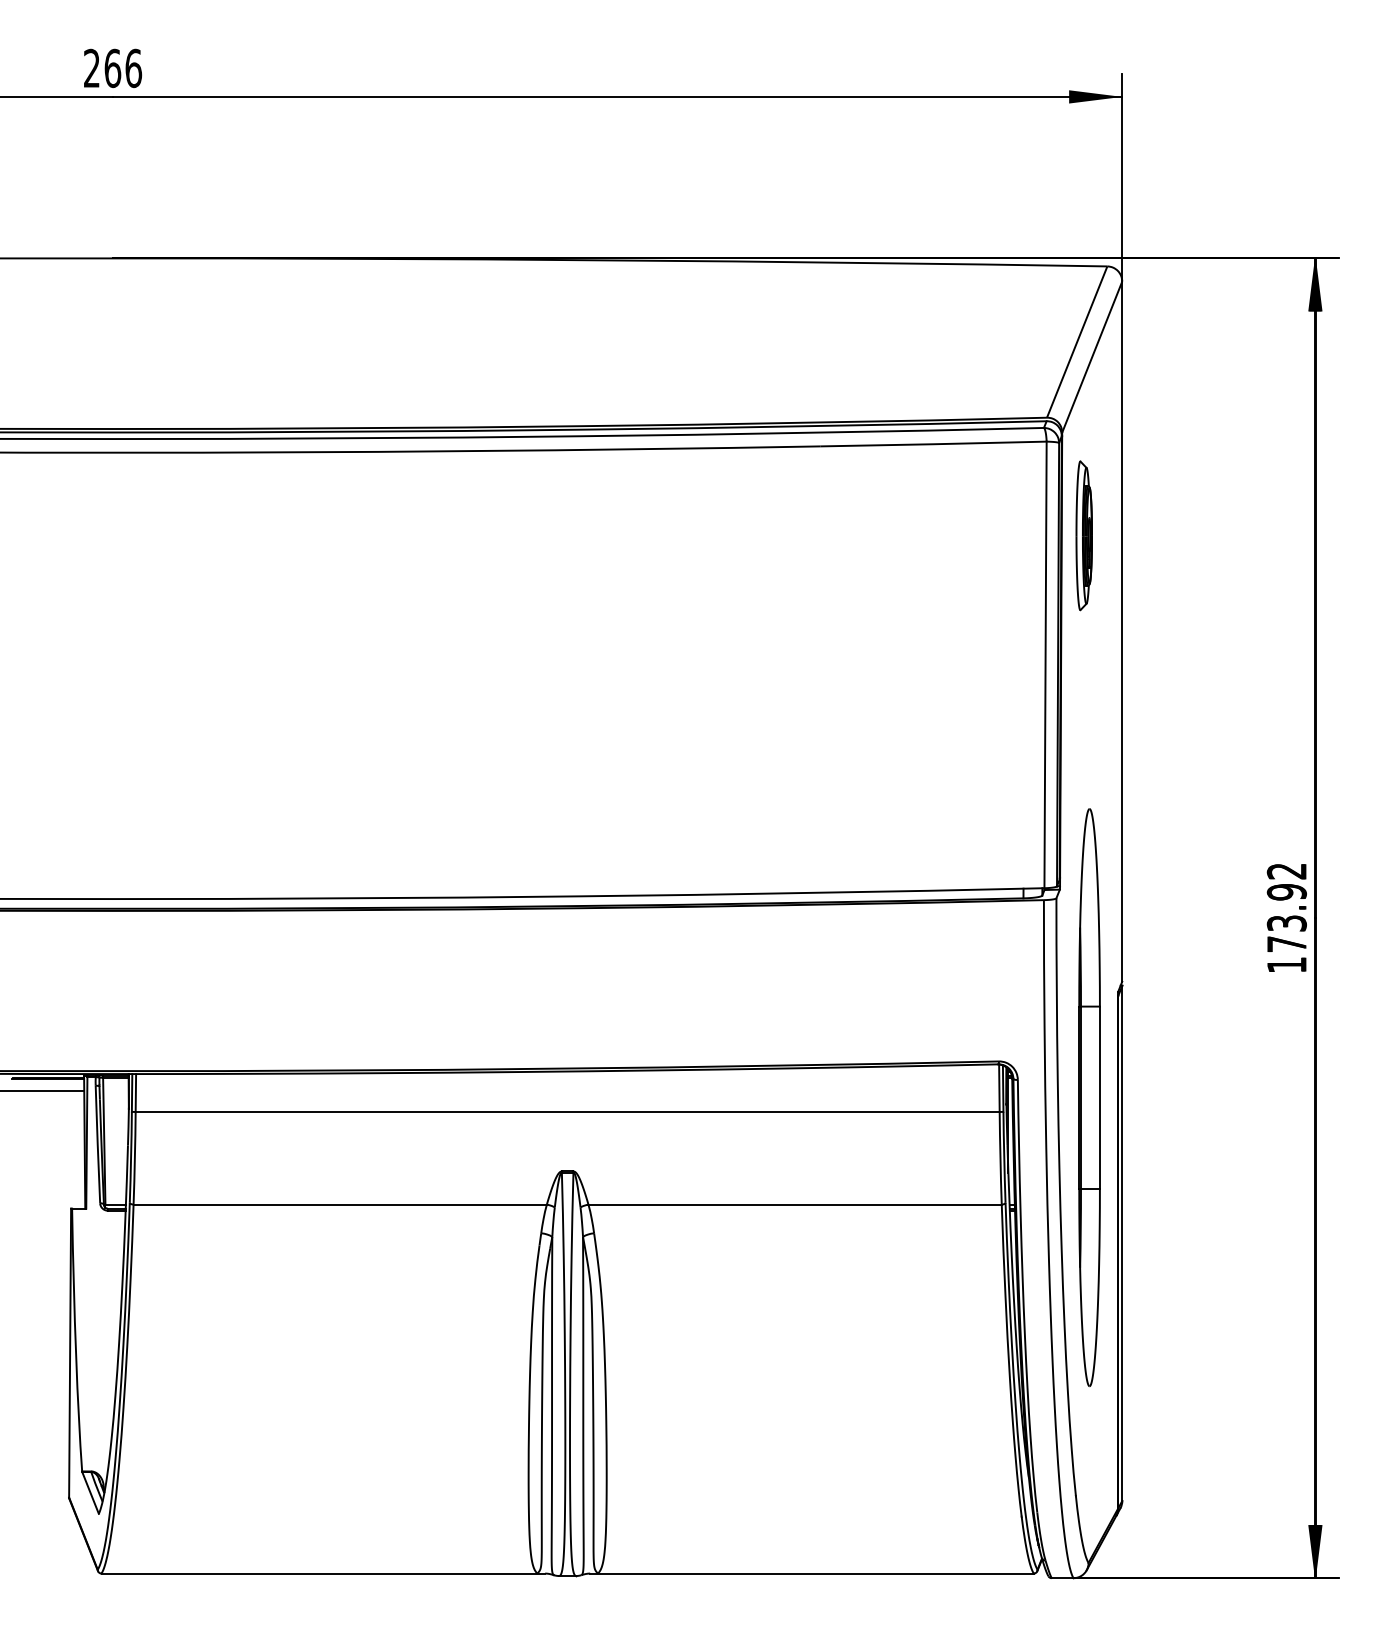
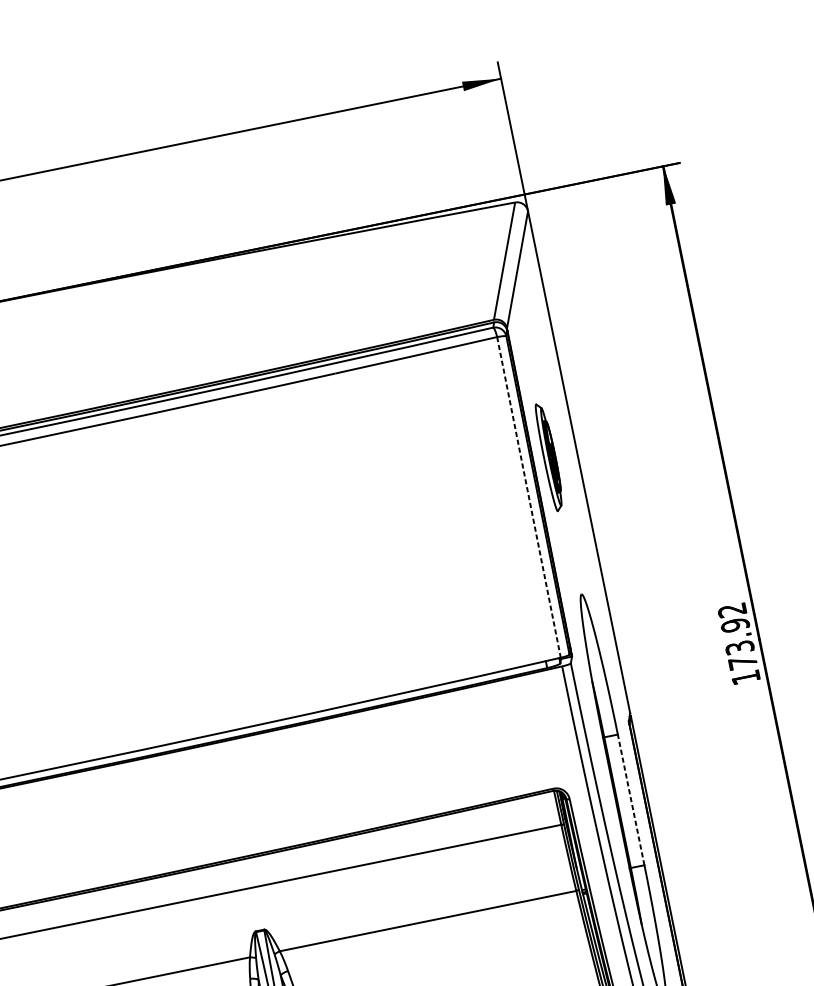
part: (1083, 535) -> (549, 457), moved
line: (1045, 665) -> (529, 497), solid -> dashed
line: (1099, 1097) -> (630, 799), solid -> dashed

